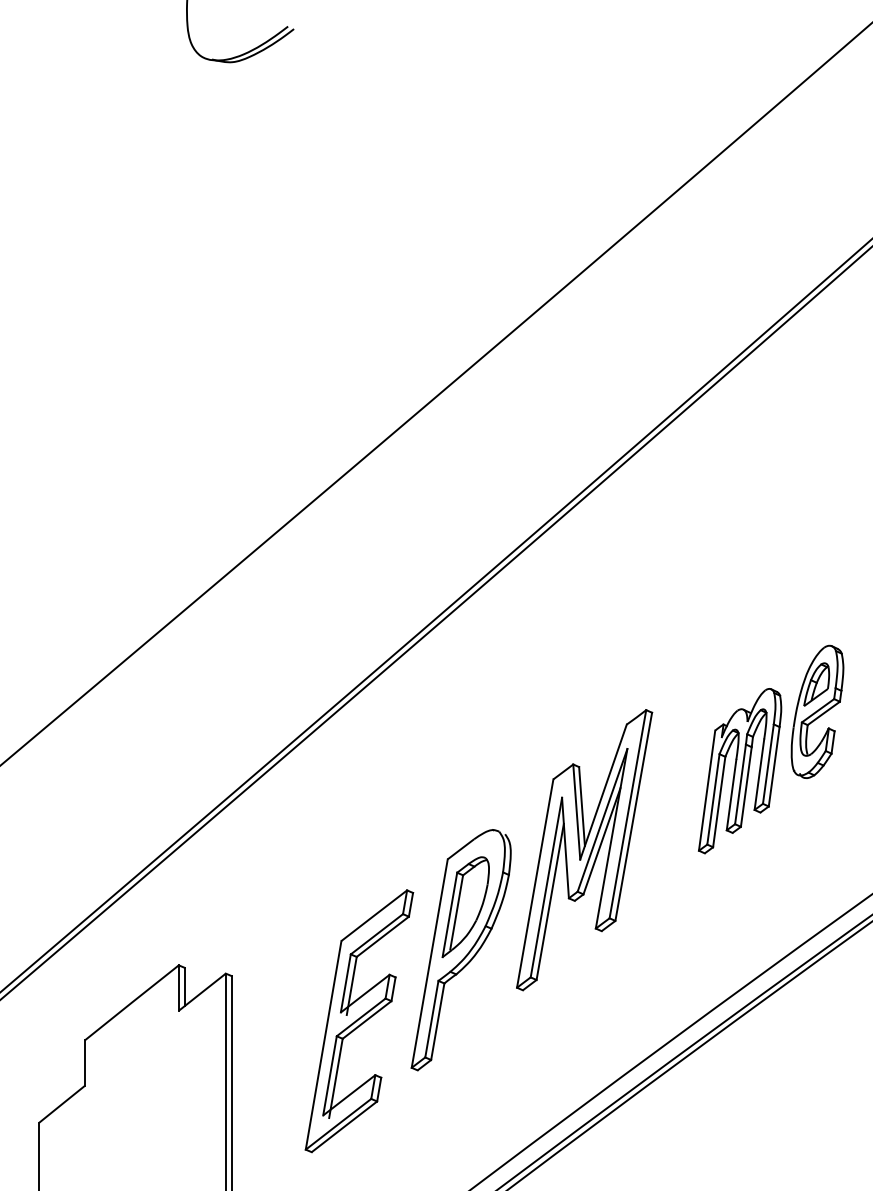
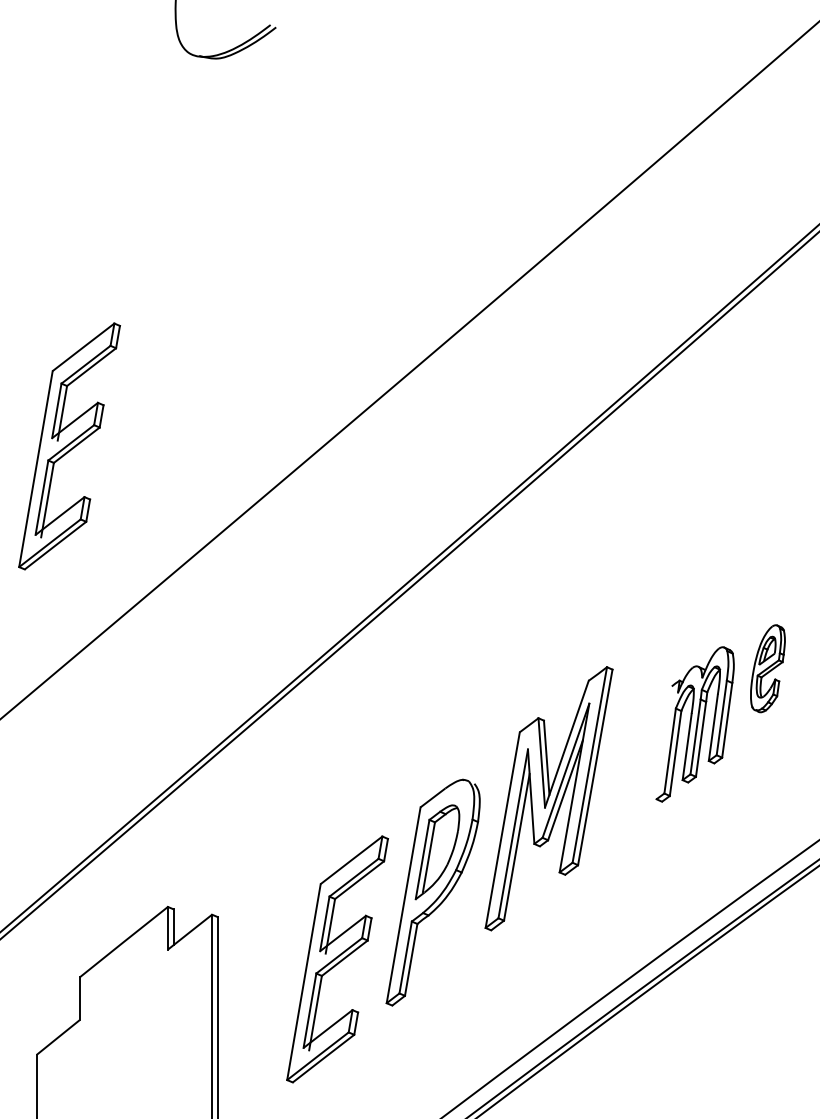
part: (74, 475) -> (69, 446), added
part: (817, 711) -> (767, 668), size x0.7
line: (706, 790) -> (663, 742), removed

